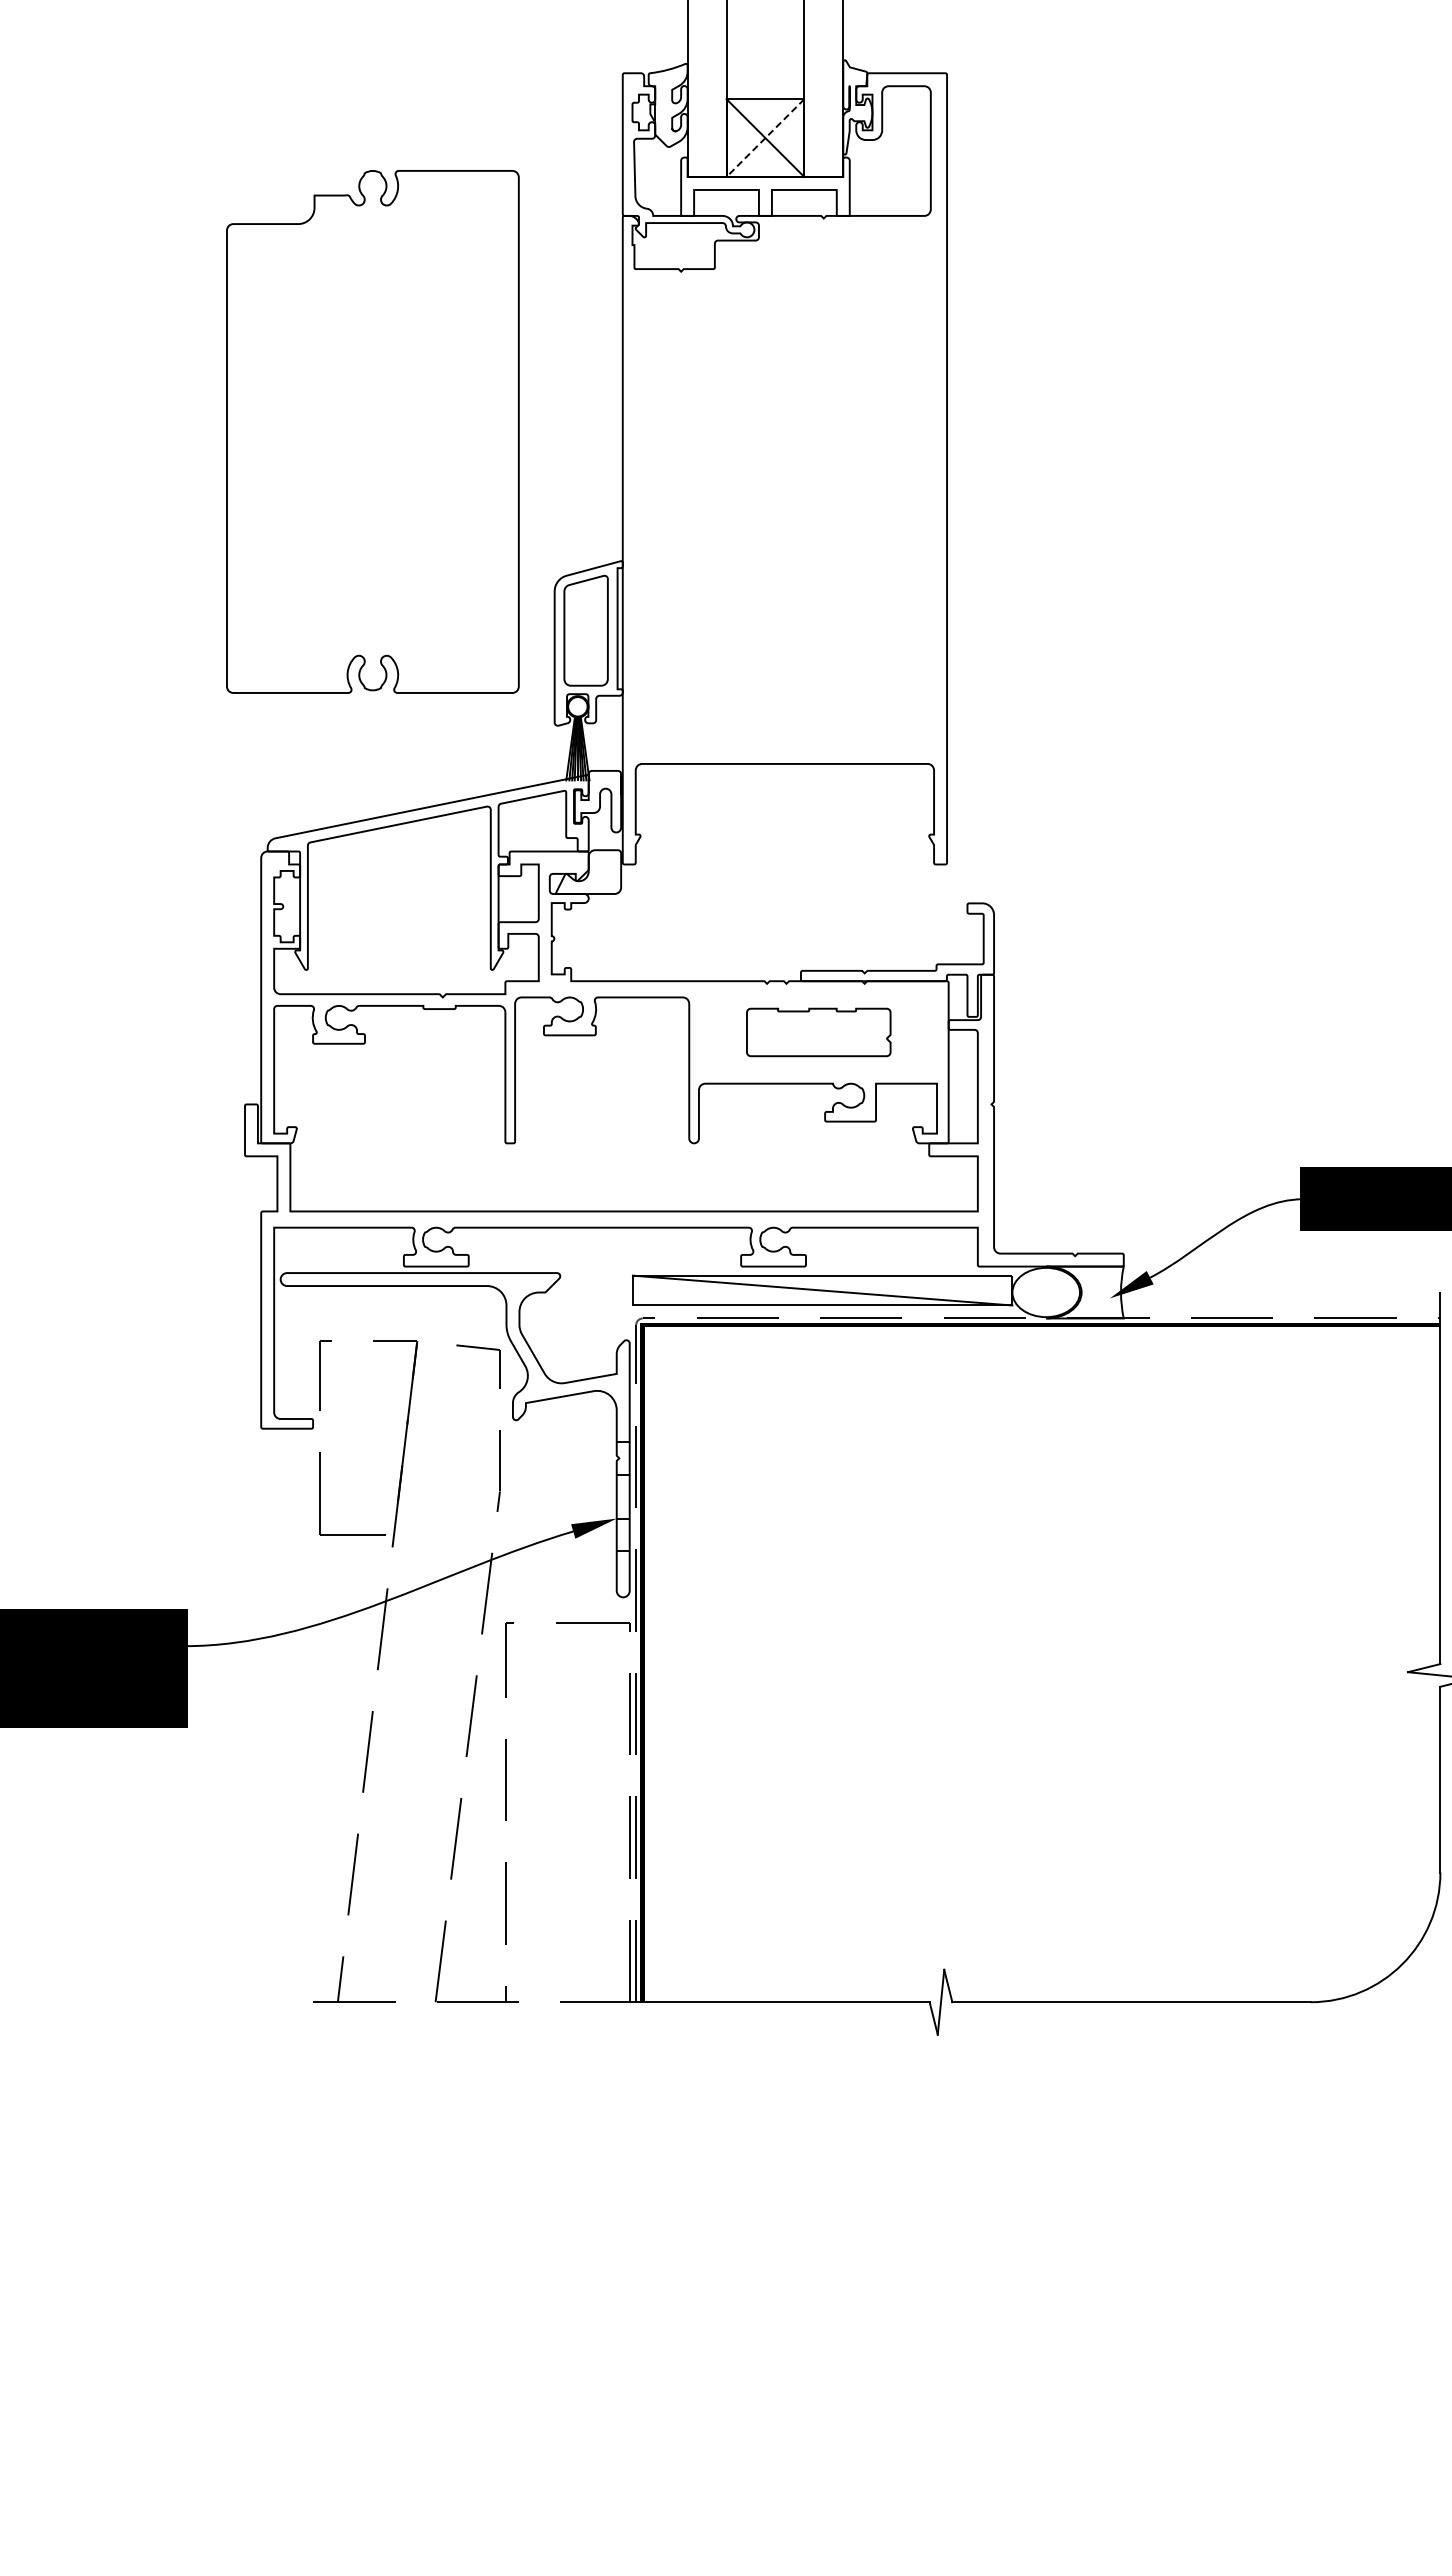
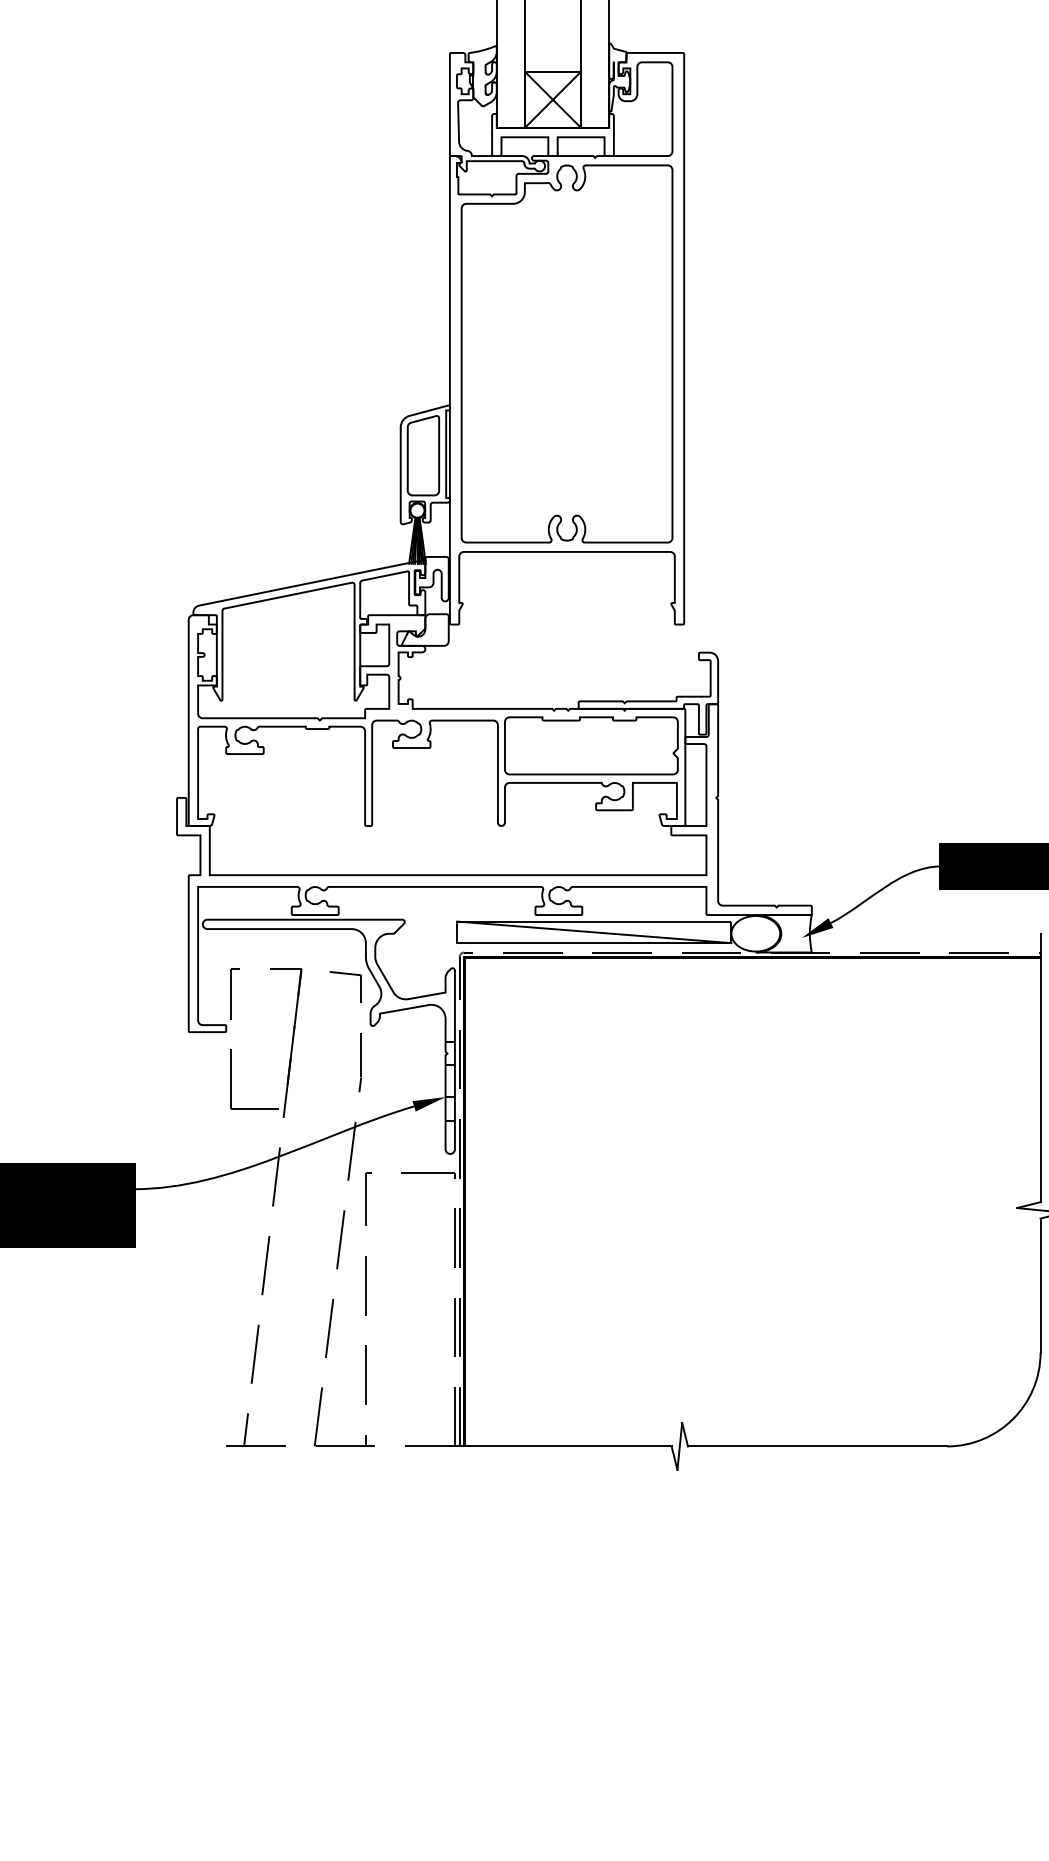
line: (765, 138) -> (553, 100), dashed -> solid
part: (372, 431) -> (566, 353), moved
part: (818, 1032) -> (591, 745), size x1.67

